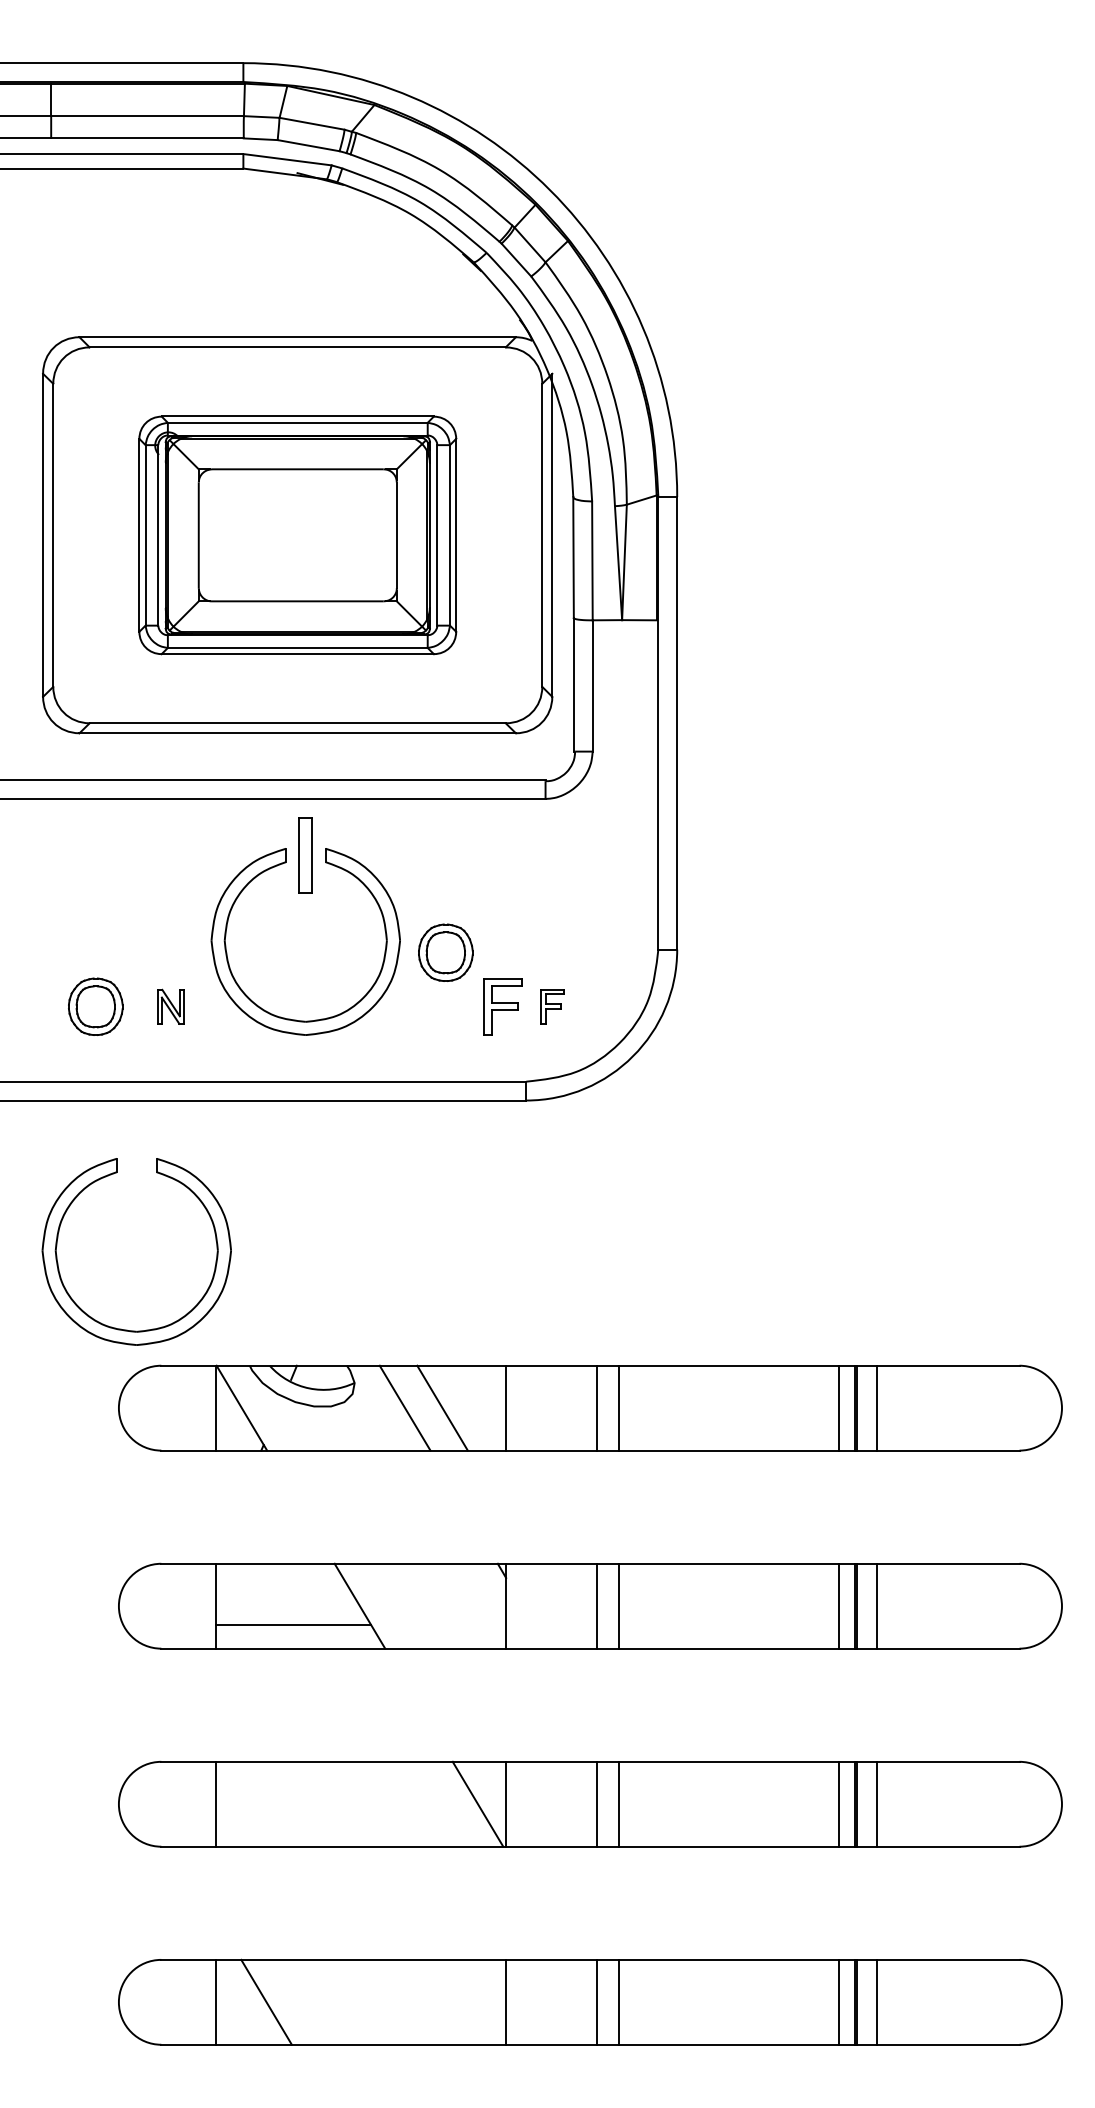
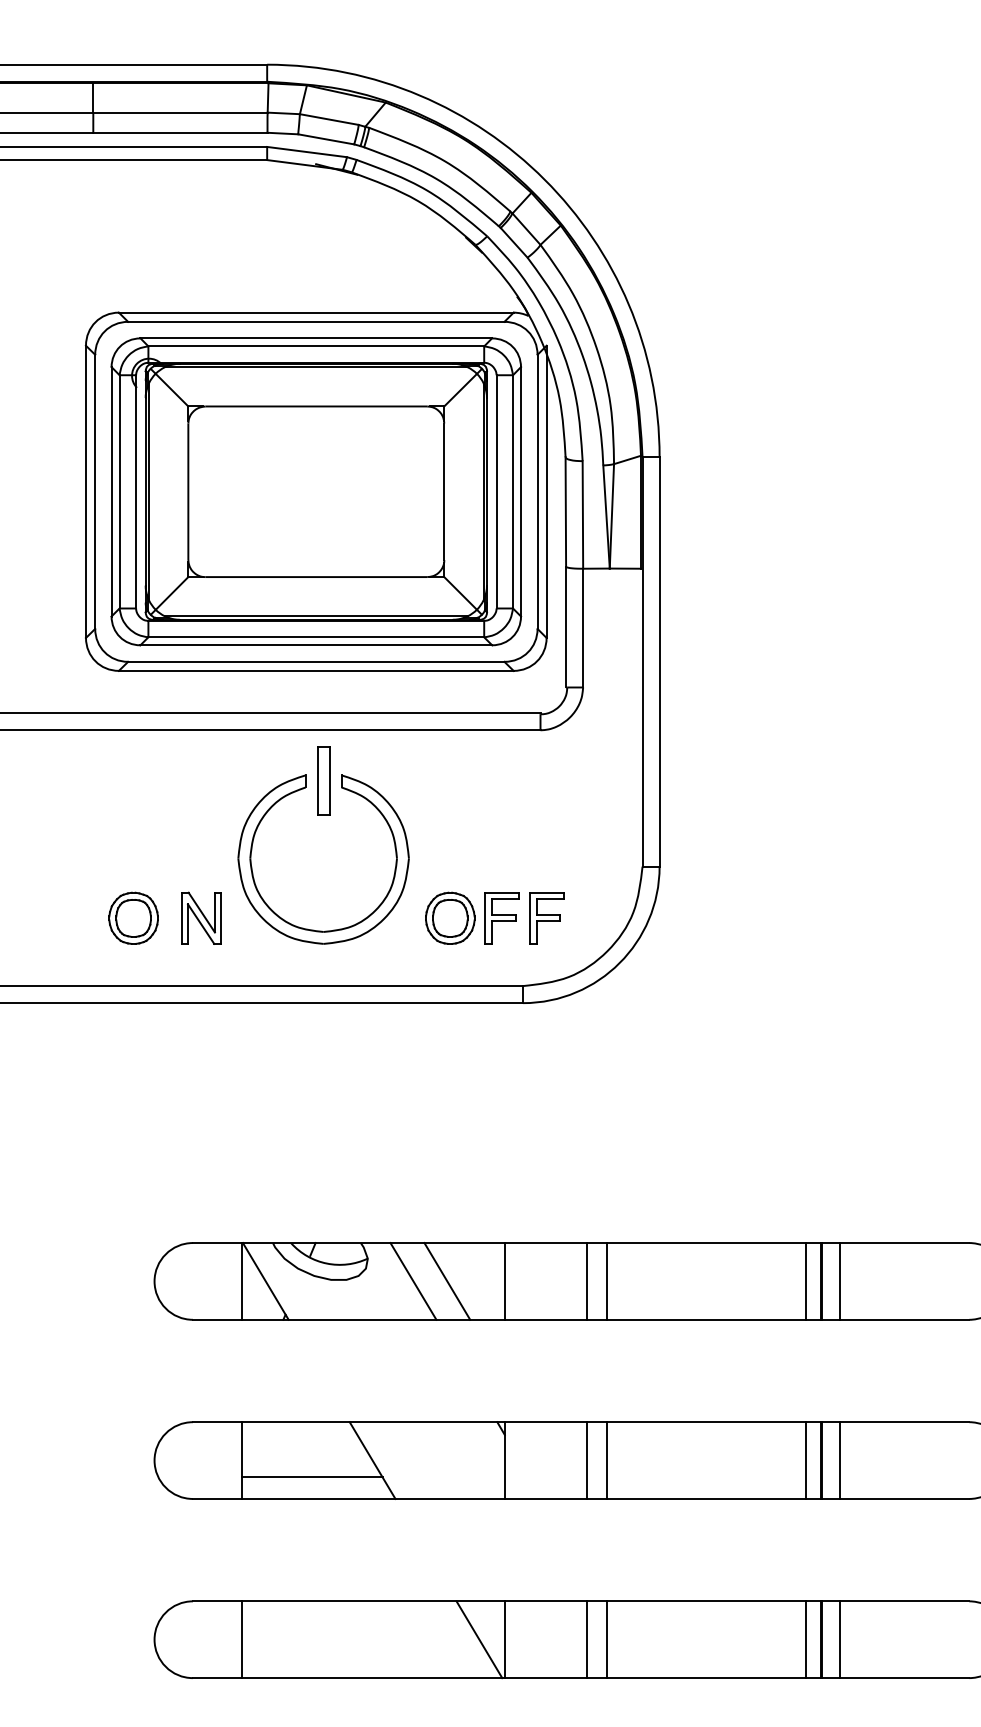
part: (297, 535) -> (316, 491), size x1.43
part: (445, 952) -> (450, 918), moved
part: (170, 1006) -> (201, 918), size x1.67
part: (552, 1006) -> (546, 918), size x1.67
part: (121, 1328) -> (156, 1209), removed

